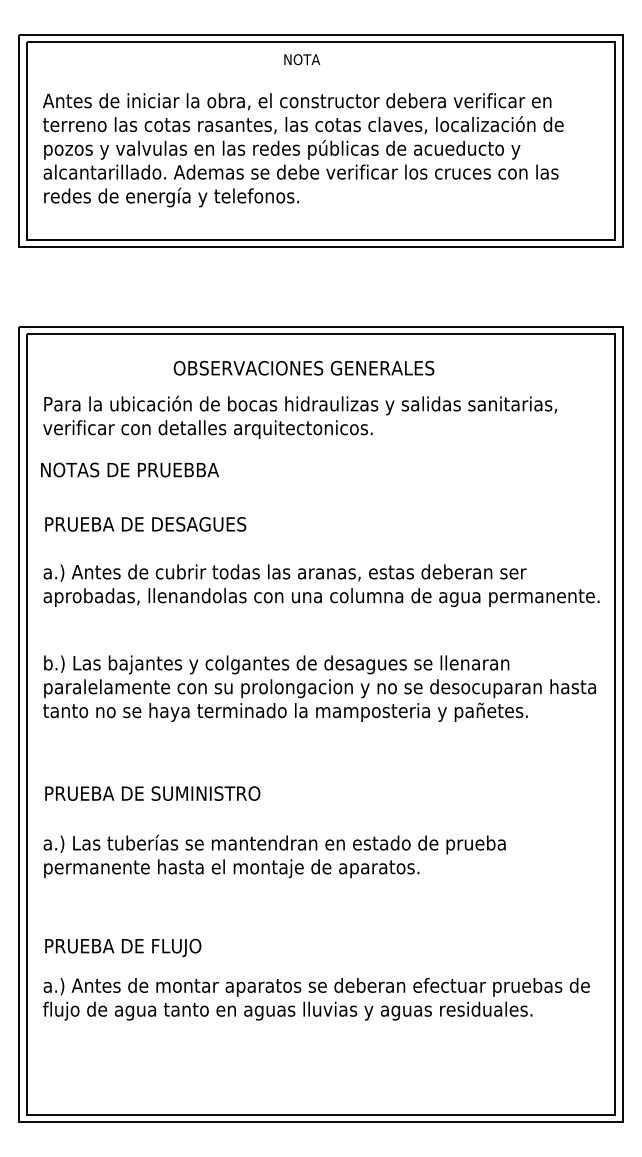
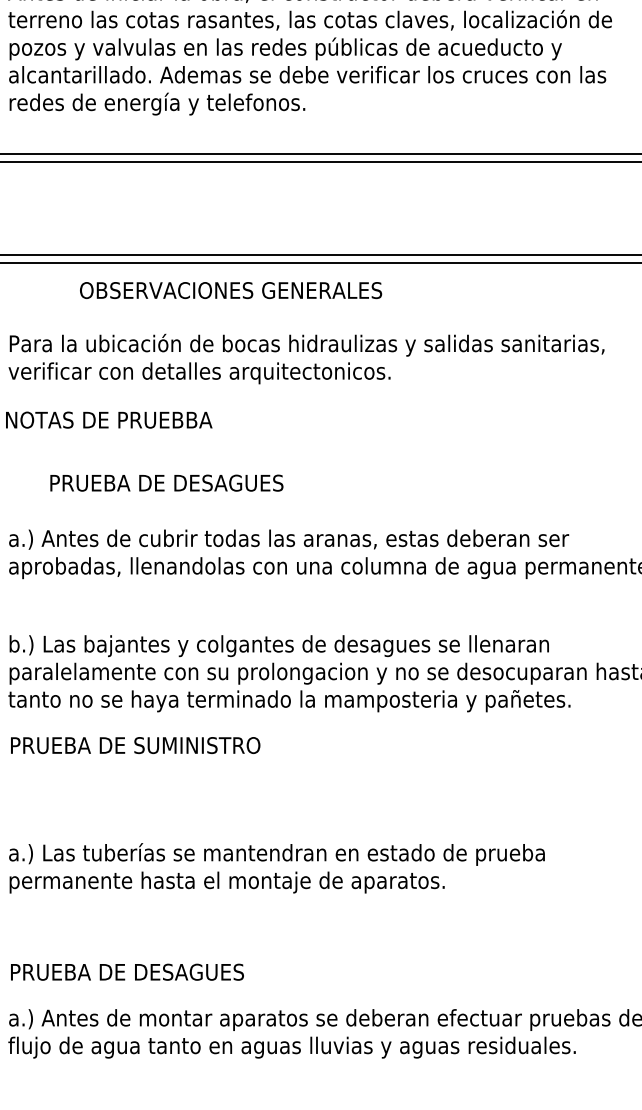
text: (303, 367) -> (230, 289), moved
text: (145, 524) -> (166, 483), moved
text: (152, 793) -> (135, 745), moved
text: (200, 947) -> (190, 973), PRUEBA DE FLUJO -> PRUEBA DE DESAGUES

